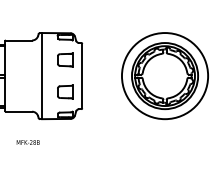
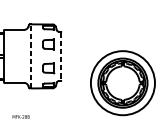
line: (42, 75) -> (31, 55), solid -> dashed
line: (82, 76) -> (61, 56), solid -> dashed
part: (164, 76) -> (122, 83), moved
text: (27, 142) -> (20, 116), moved

